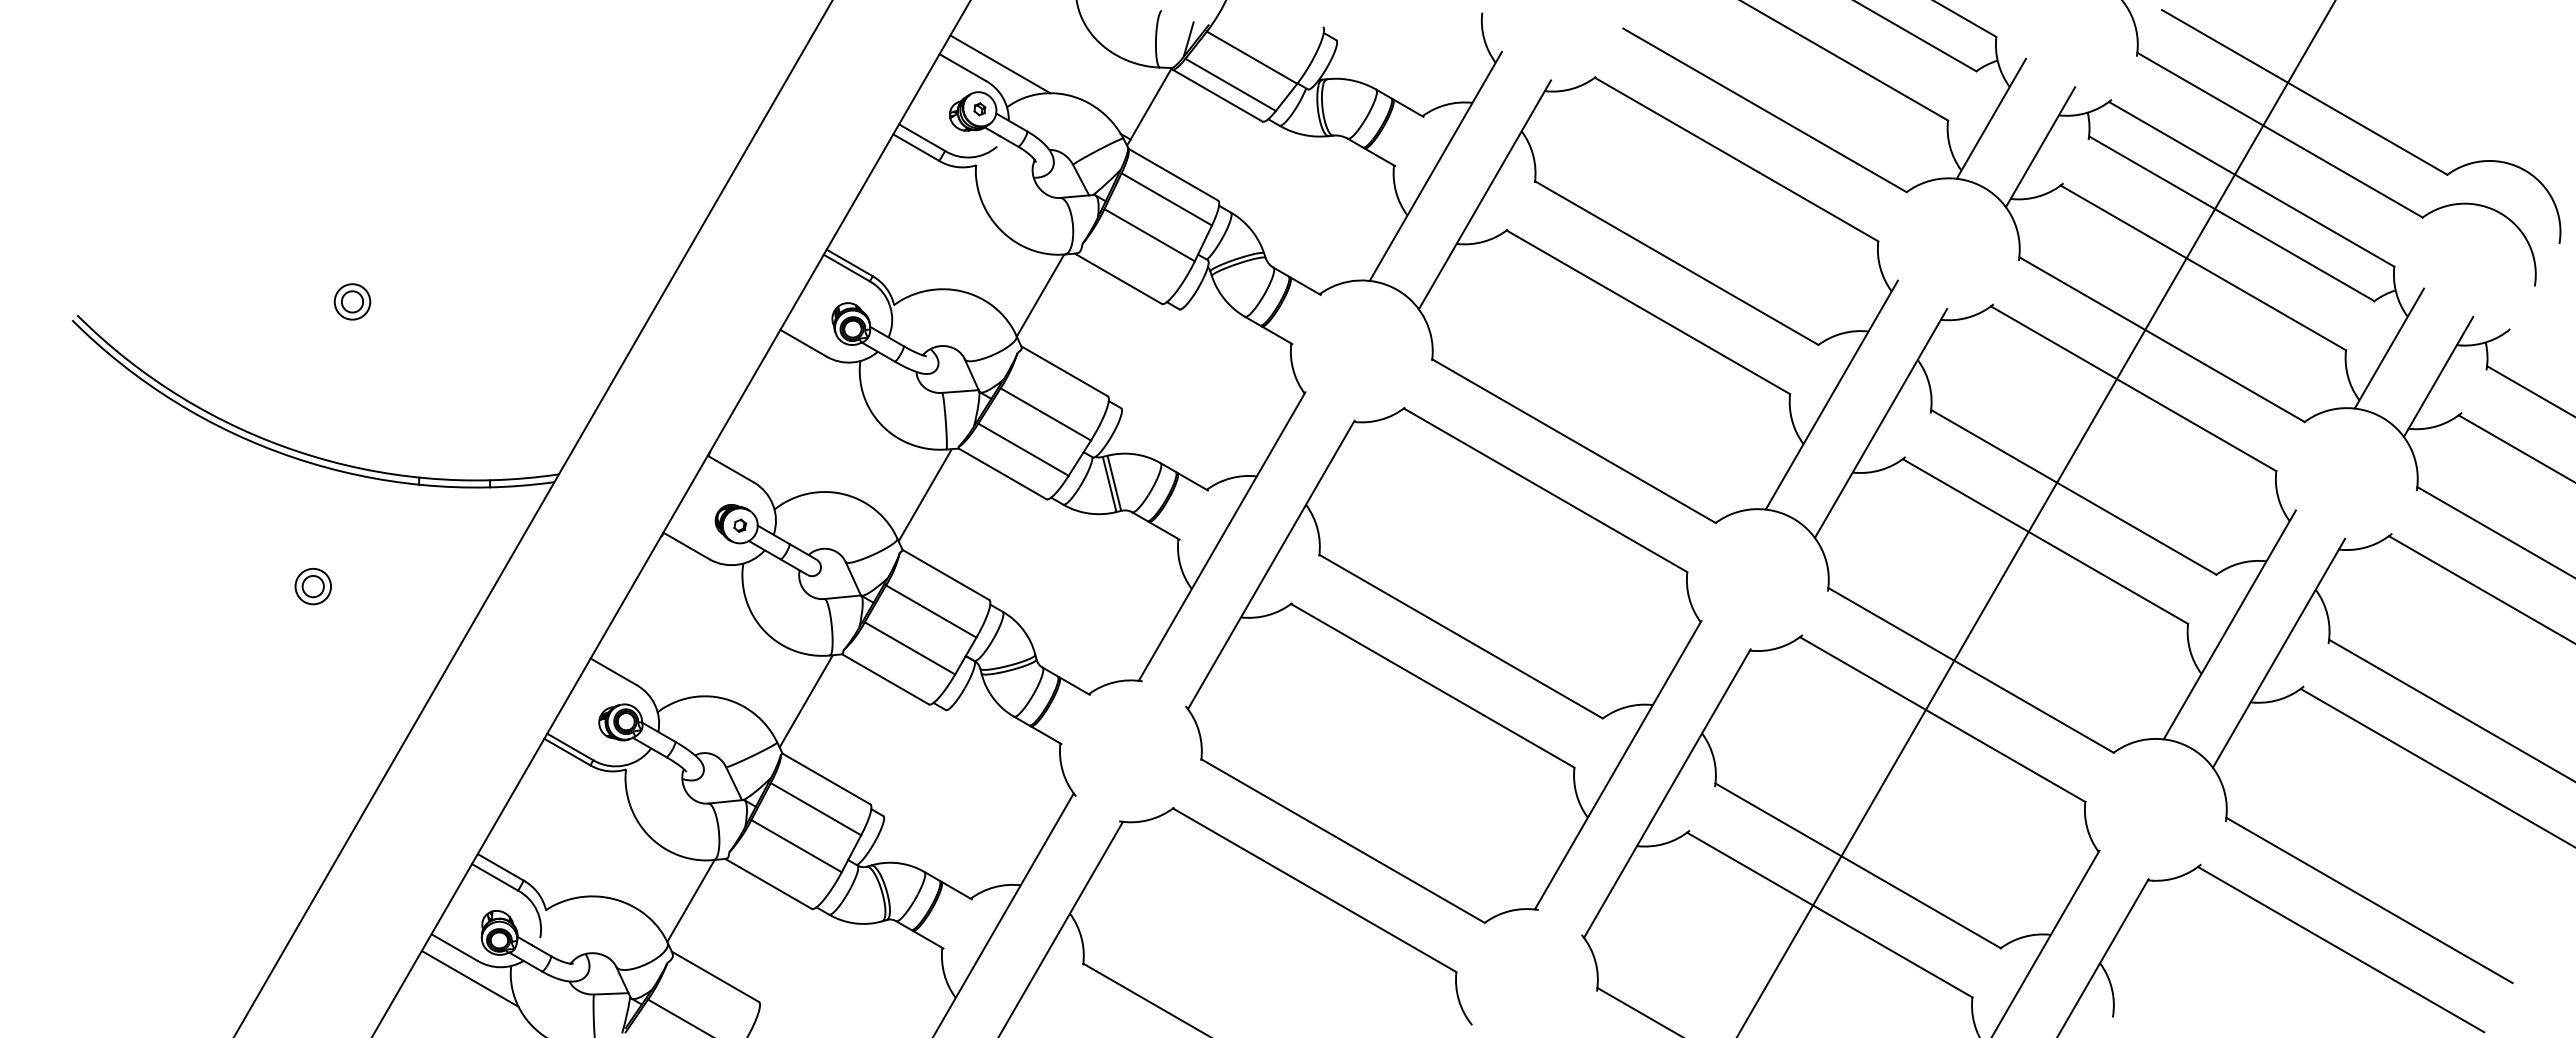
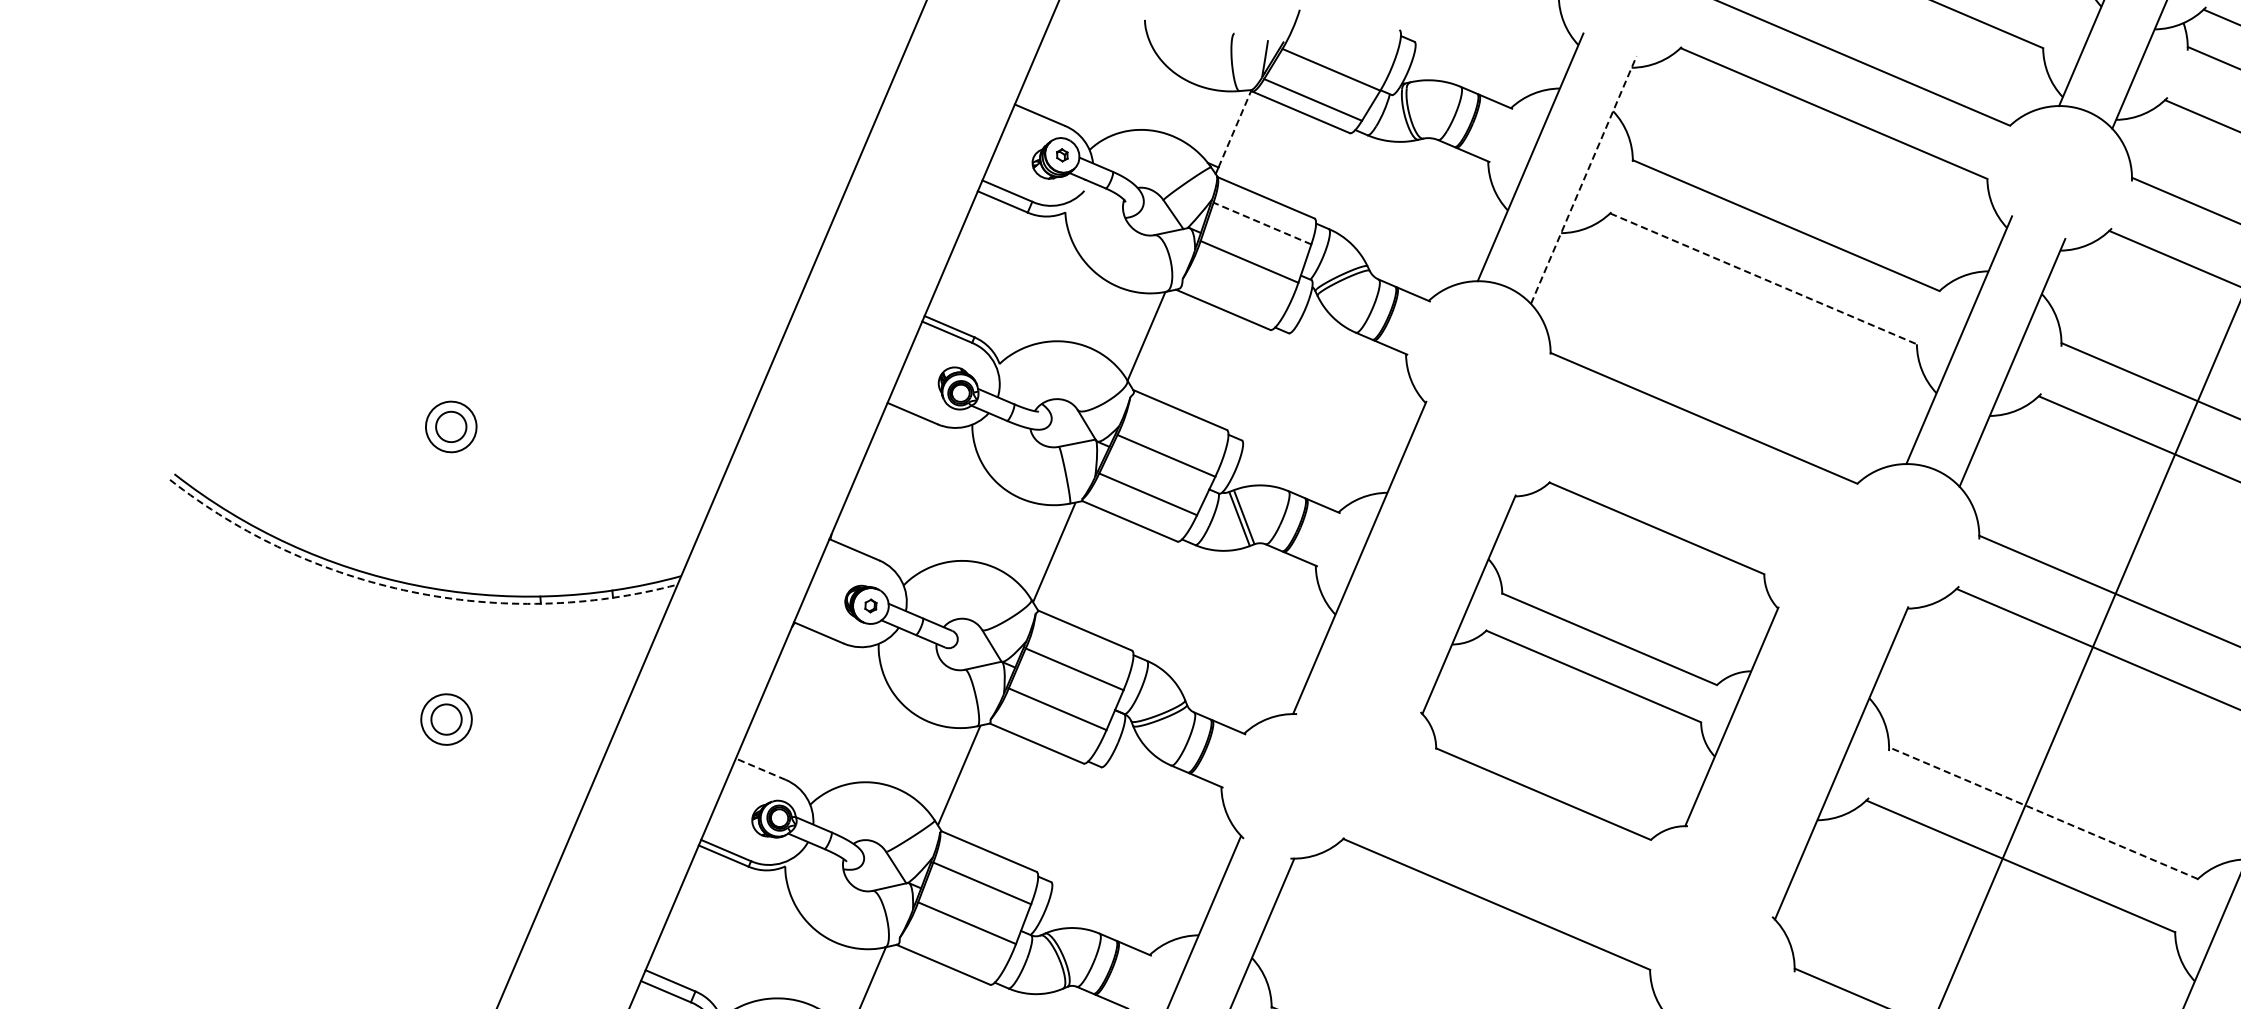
line: (1000, 64) -> (1077, 107), removed
line: (1151, 104) -> (1235, 129), solid -> dashed
line: (1485, 194) -> (1584, 179), solid -> dashed
line: (1166, 199) -> (1262, 223), solid -> dashed
part: (352, 301) -> (451, 426), size x1.4
line: (1648, 312) -> (1763, 279), solid -> dashed
arc: (294, 457) -> (411, 591), solid -> dashed
part: (312, 586) -> (445, 719), size x1.4
part: (1443, 665) -> (1599, 661), size x0.7
line: (613, 671) -> (760, 768), solid -> dashed
line: (1858, 865) -> (2043, 812), solid -> dashed

